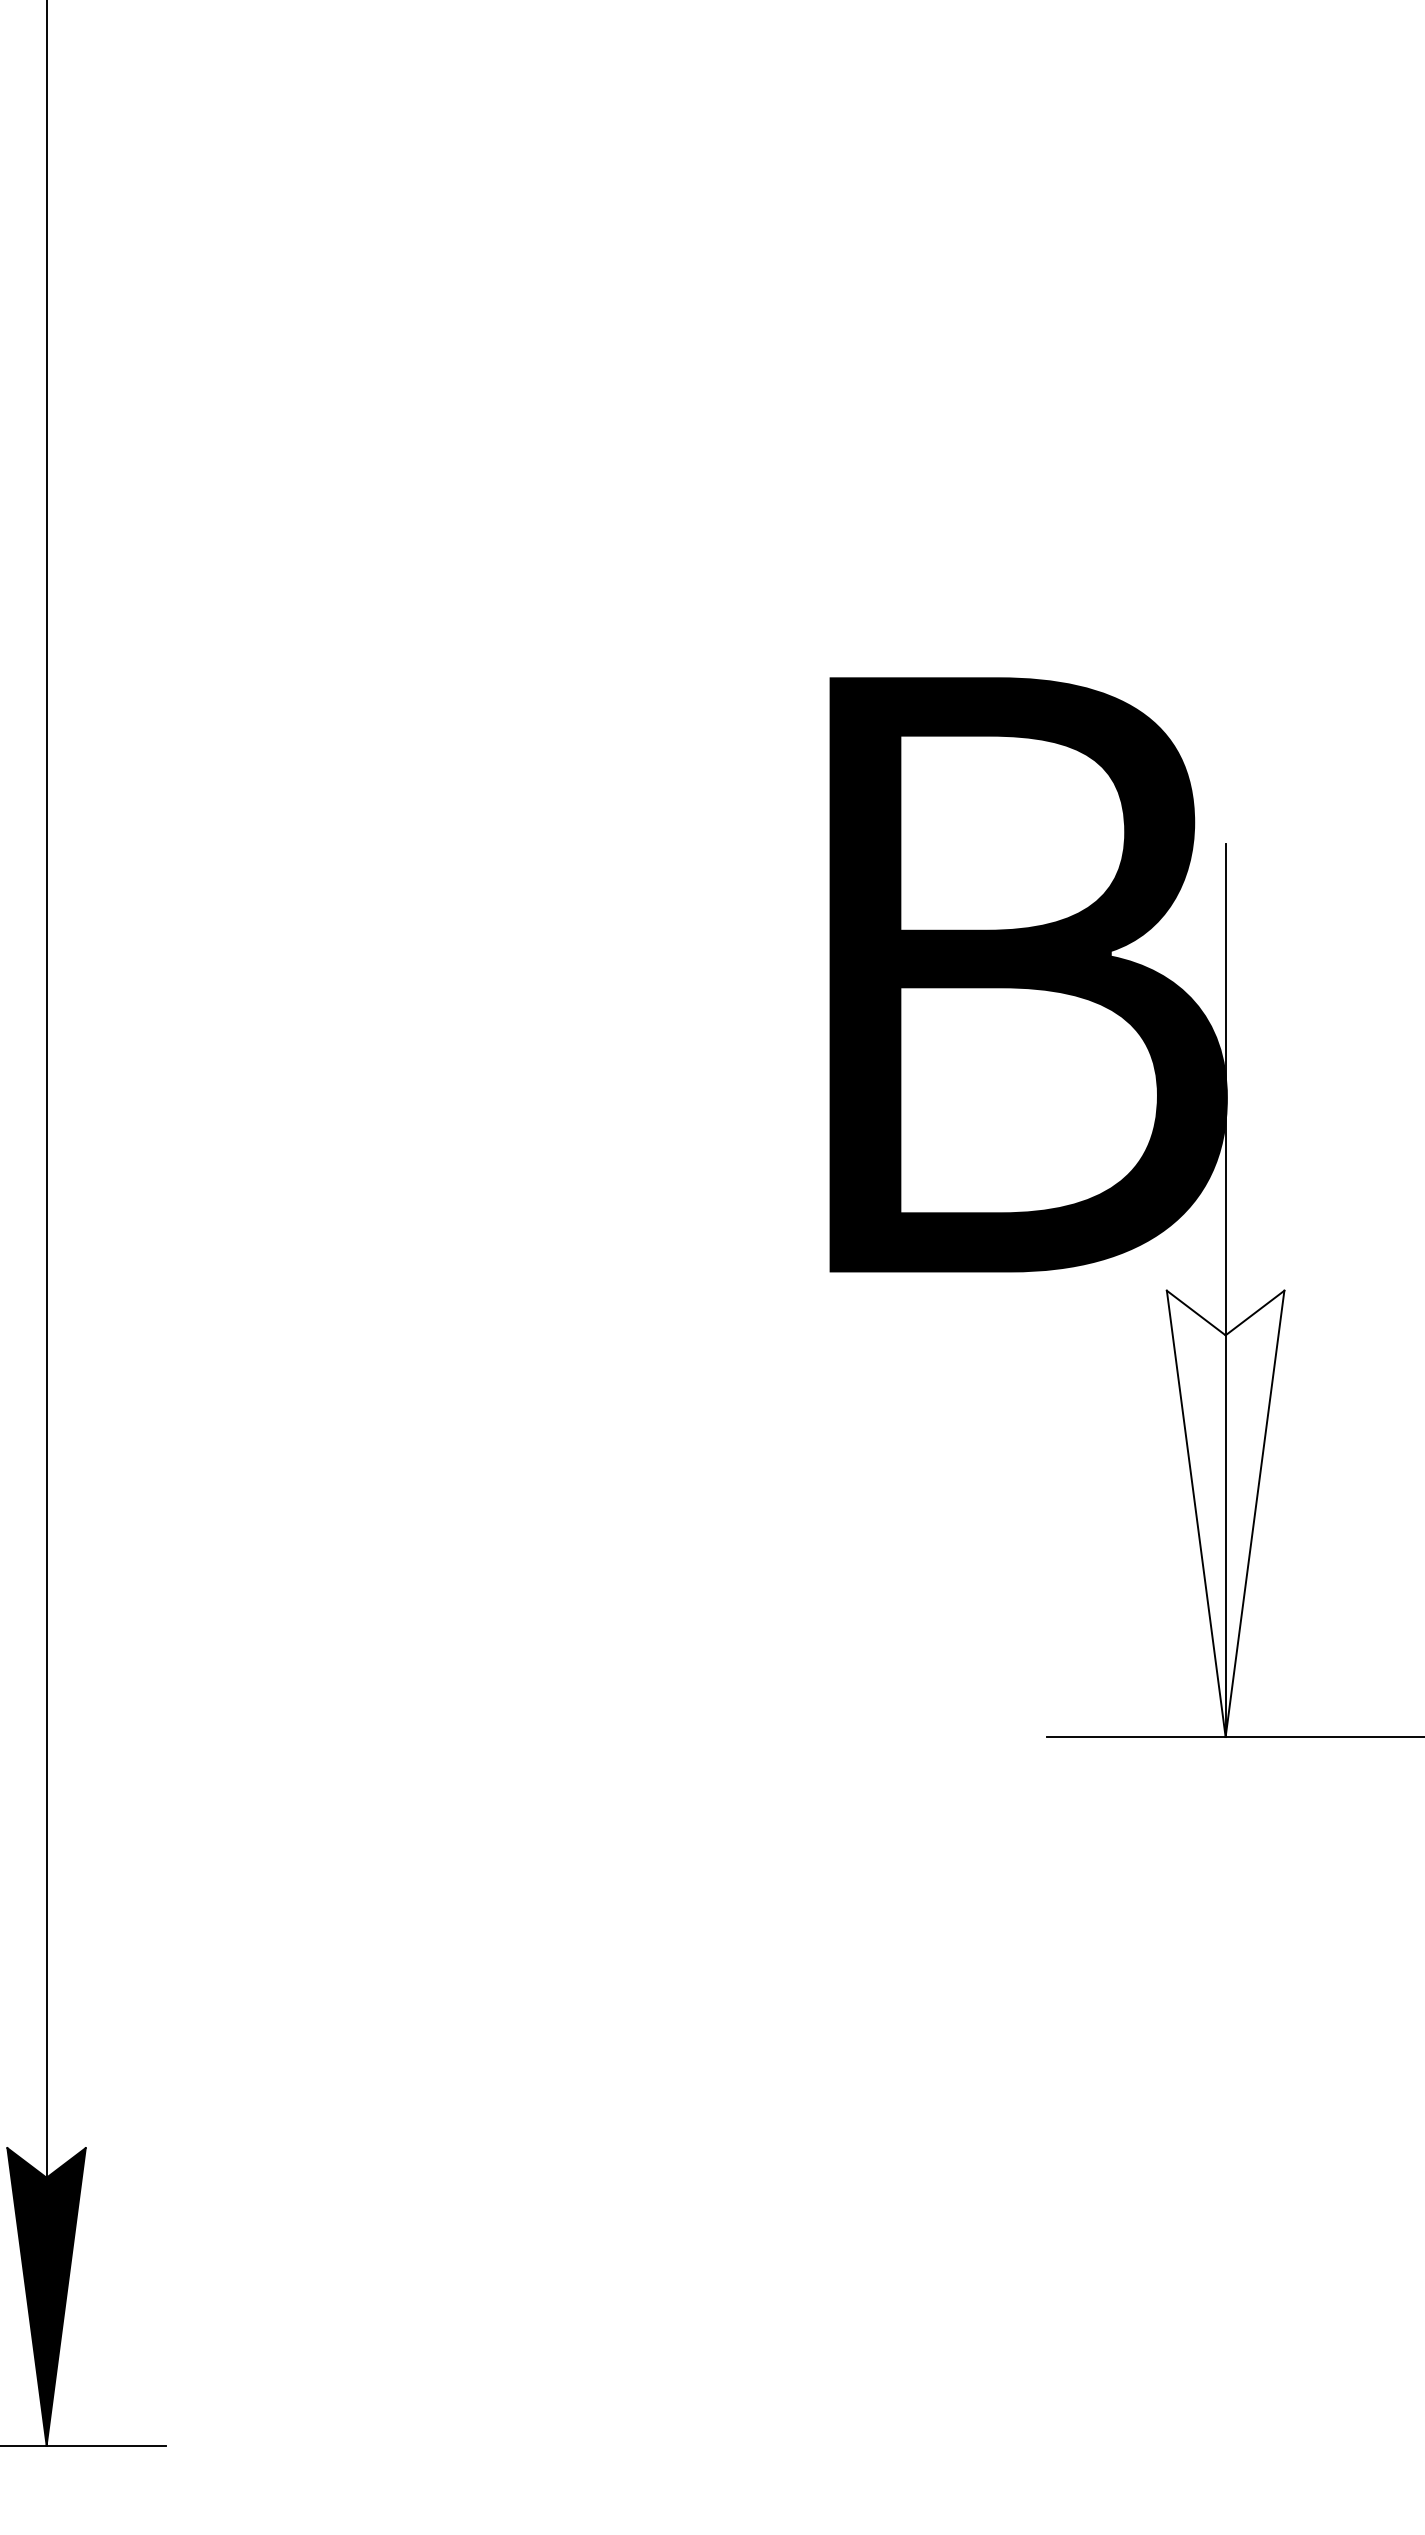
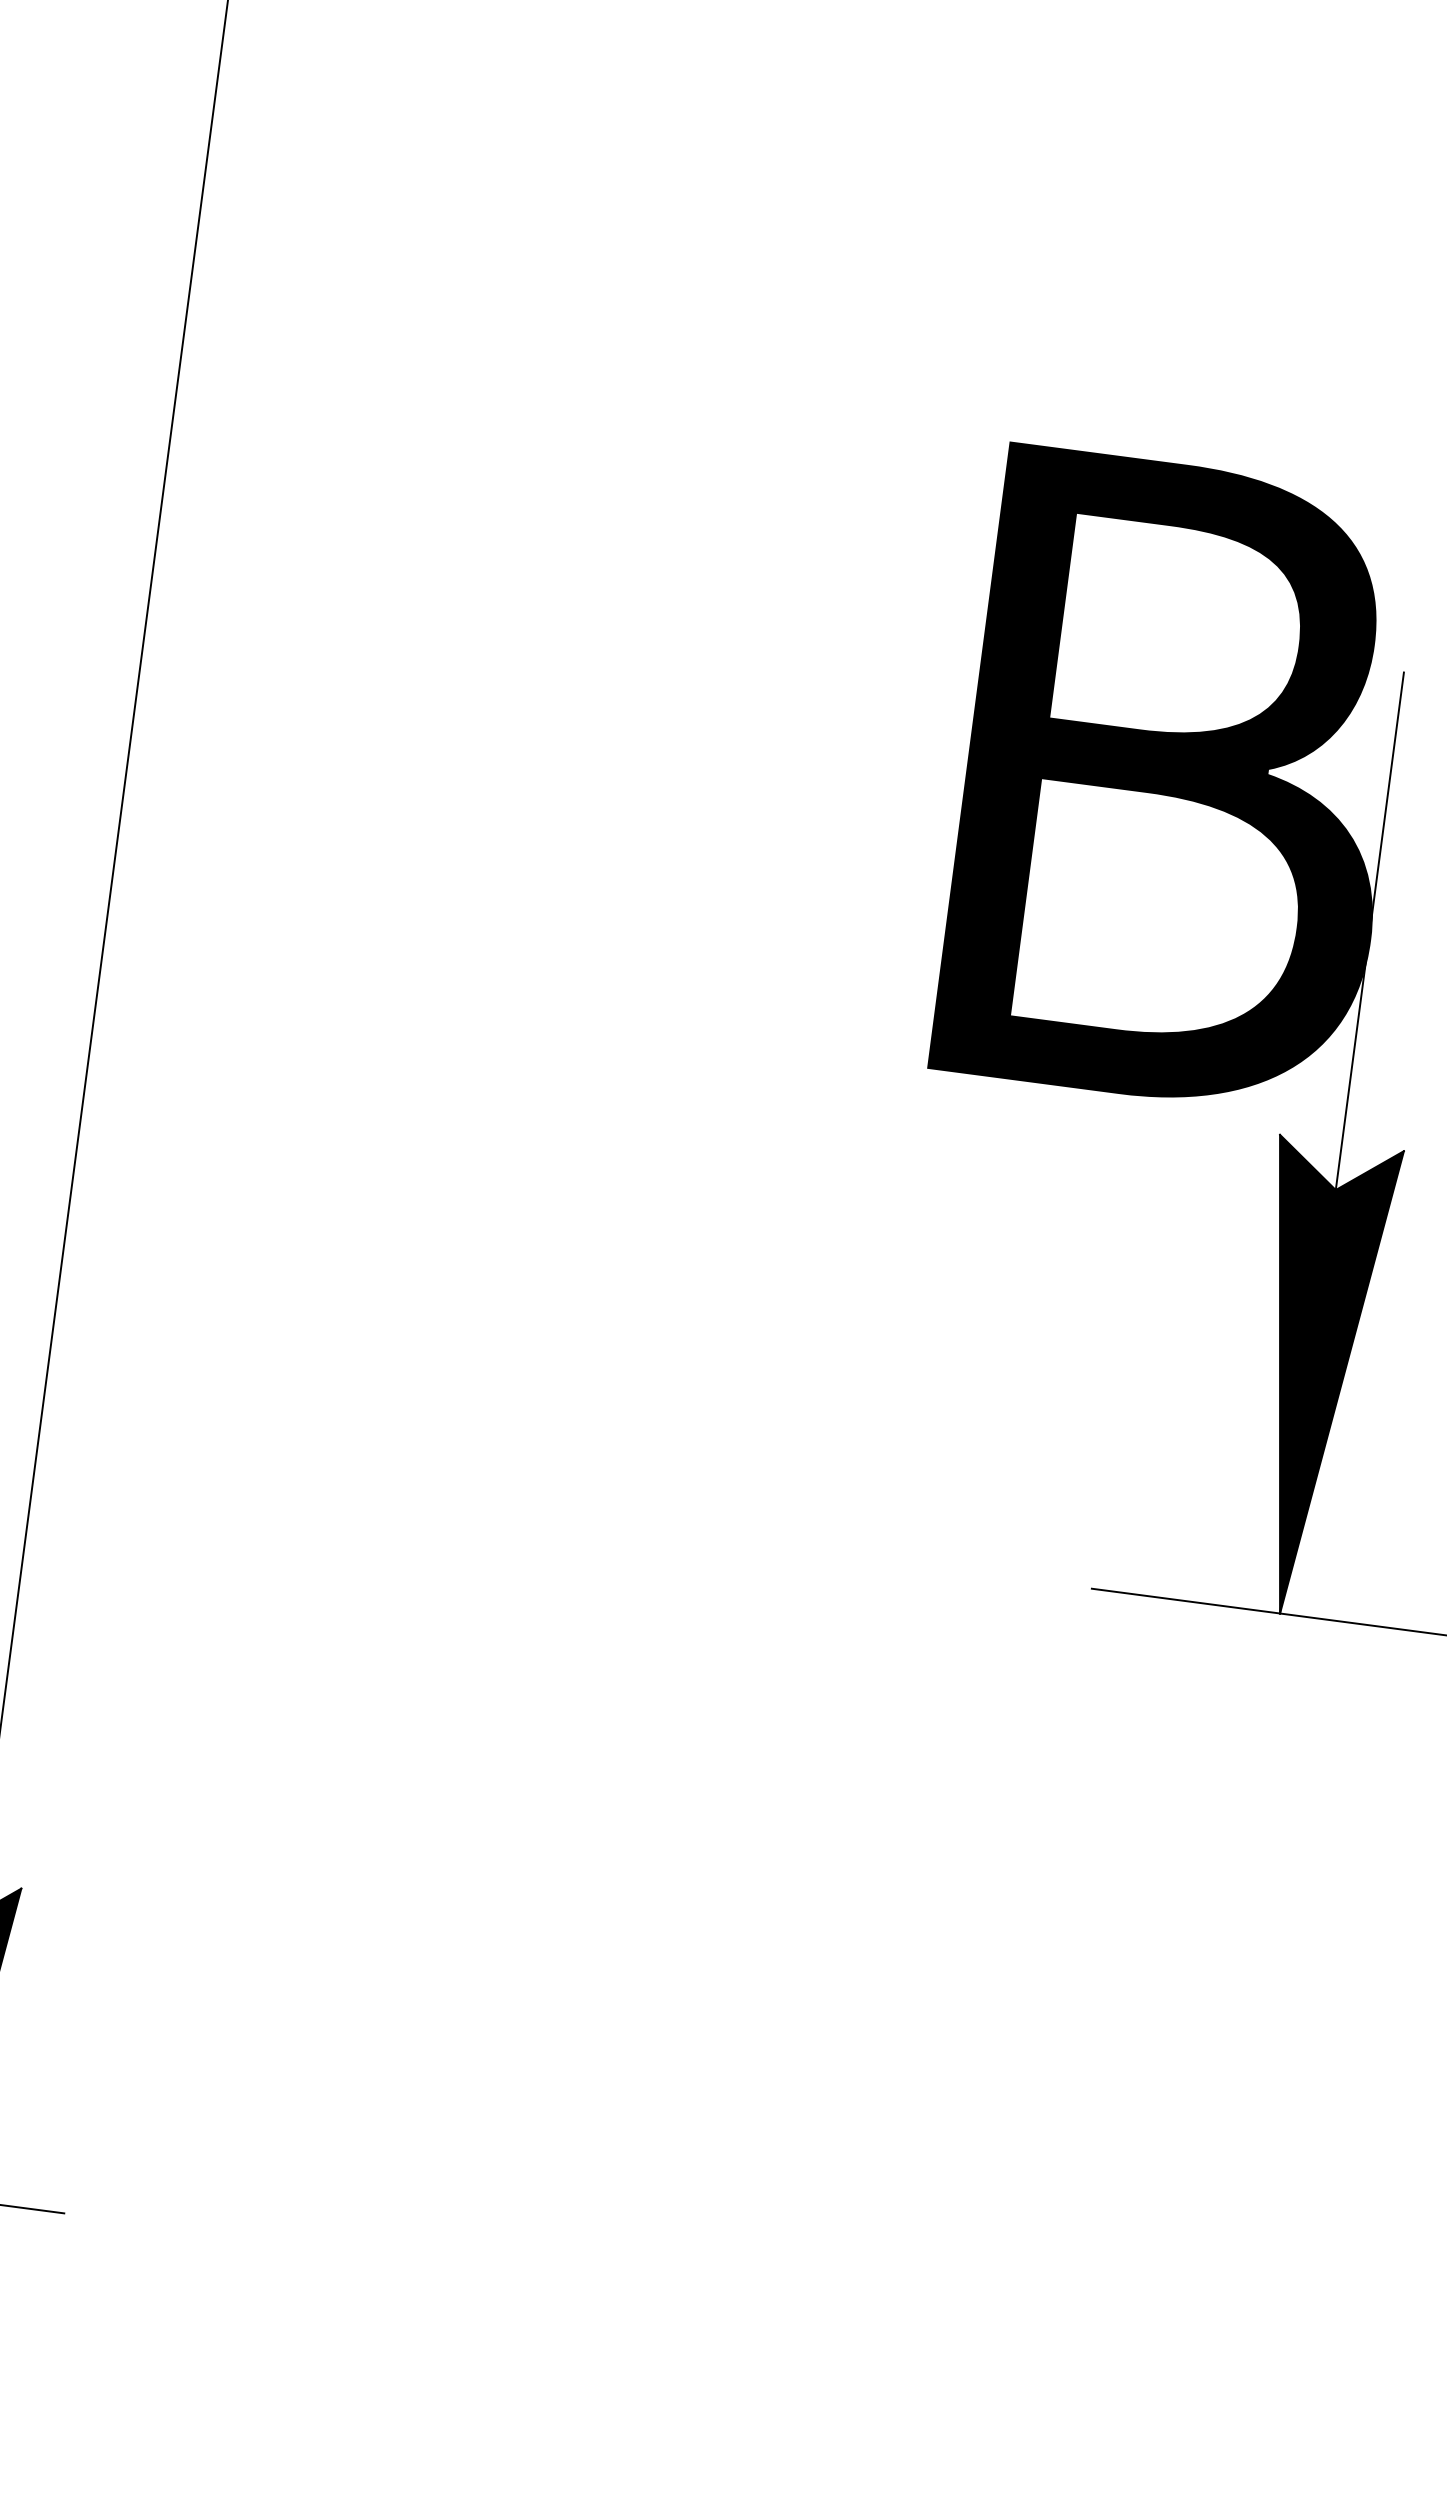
fill: (1225, 1513) -> (1310, 1377), added

